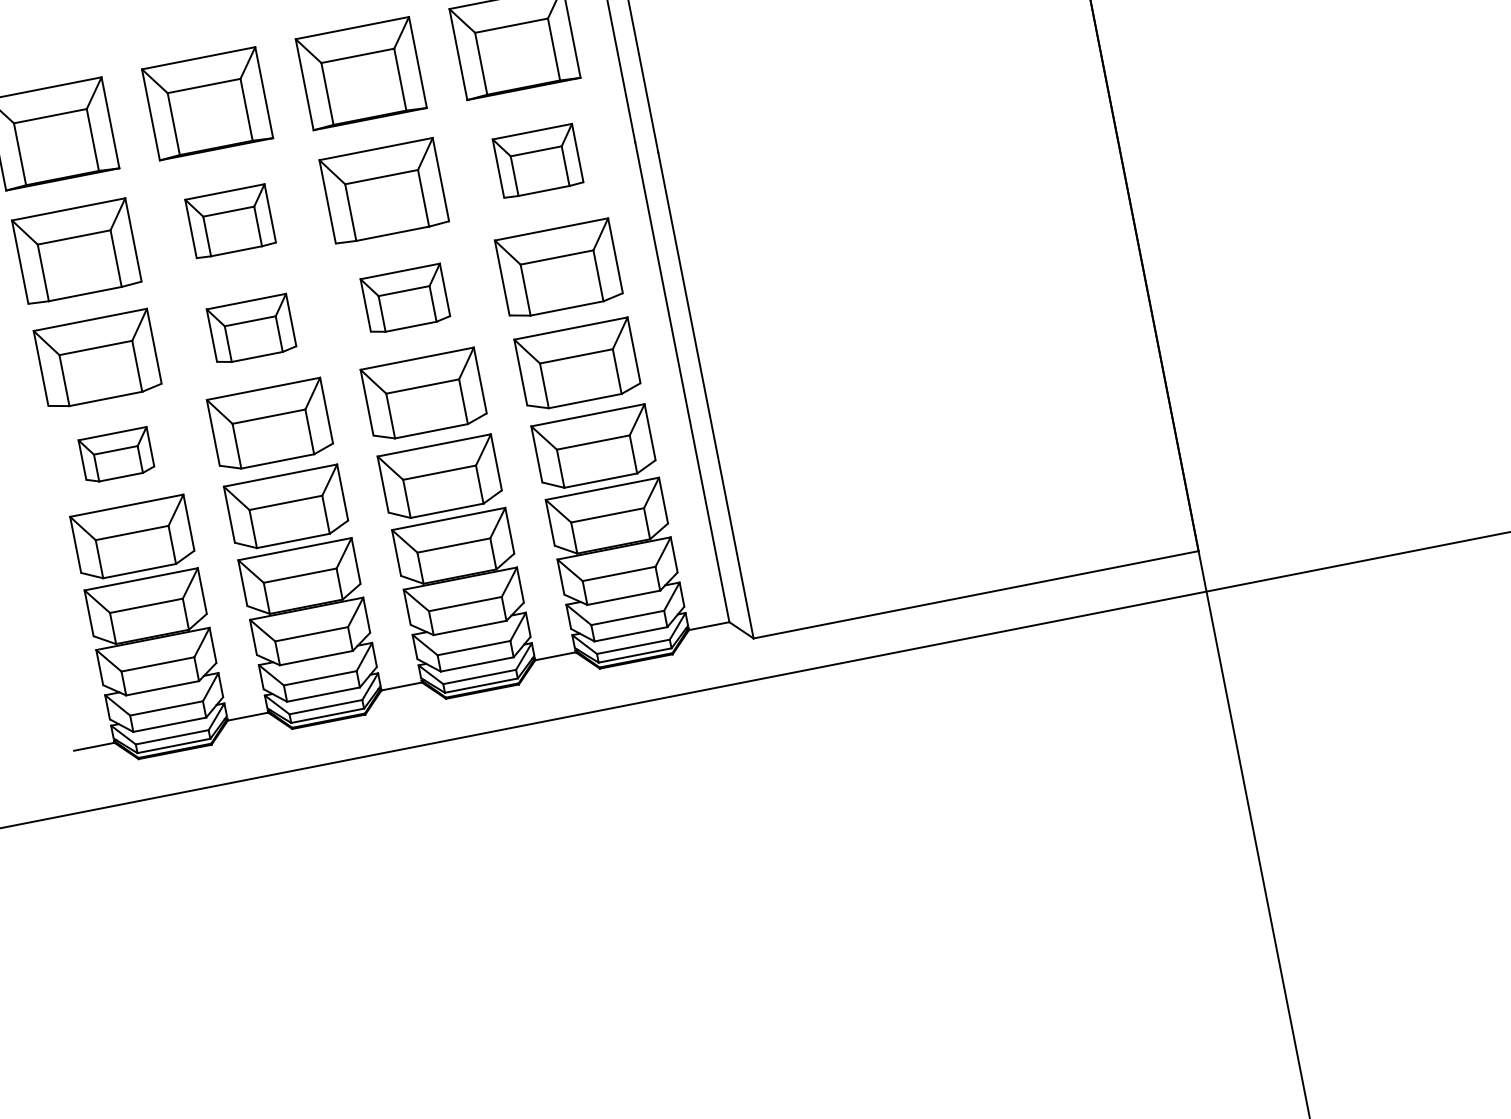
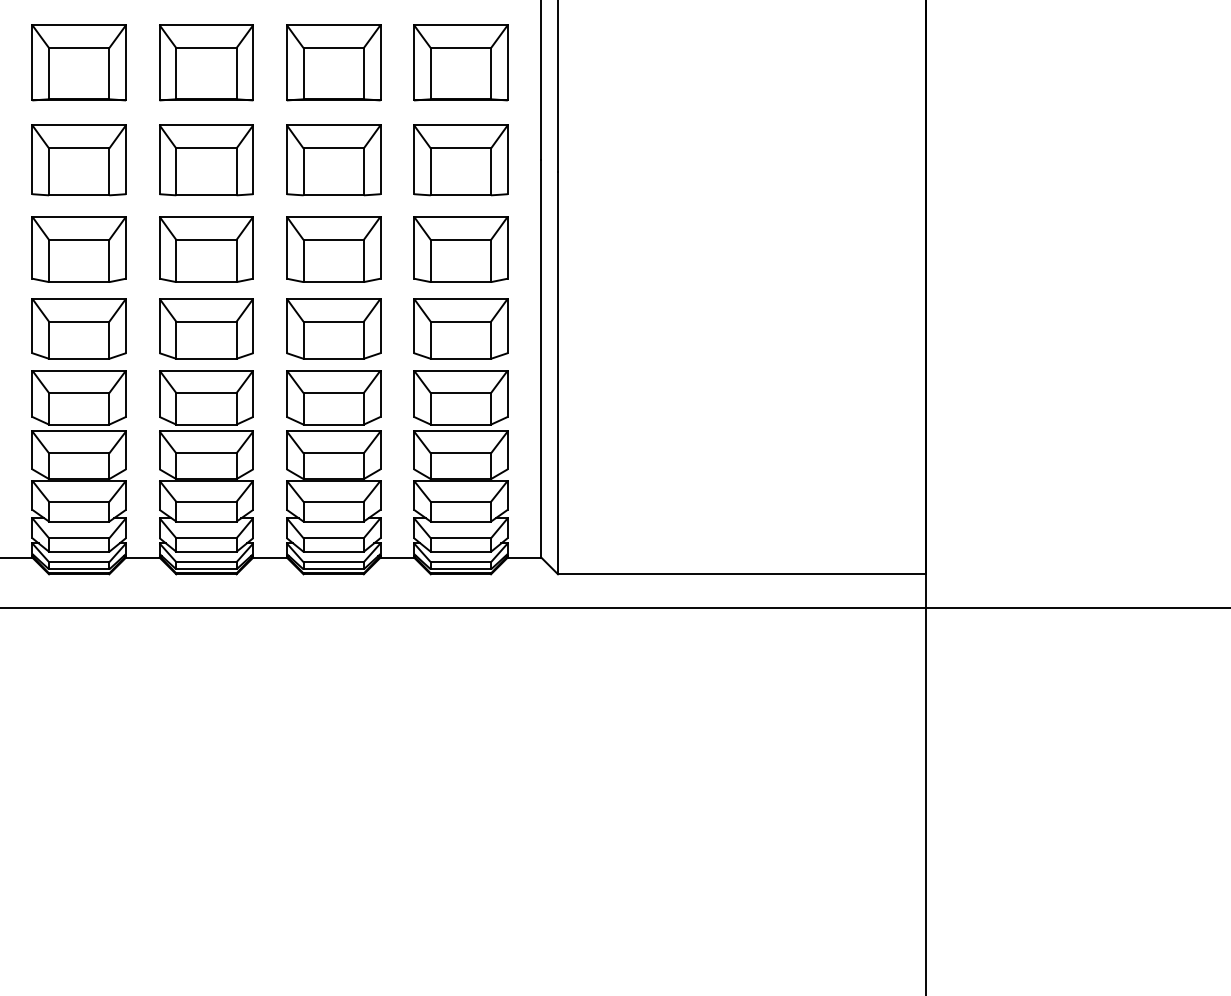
part: (537, 161) -> (460, 160), size x1.43
part: (230, 221) -> (206, 160), size x1.43
part: (405, 299) -> (333, 249), size x1.43
part: (251, 329) -> (206, 249), size x1.43
part: (115, 455) -> (78, 328), size x1.67

